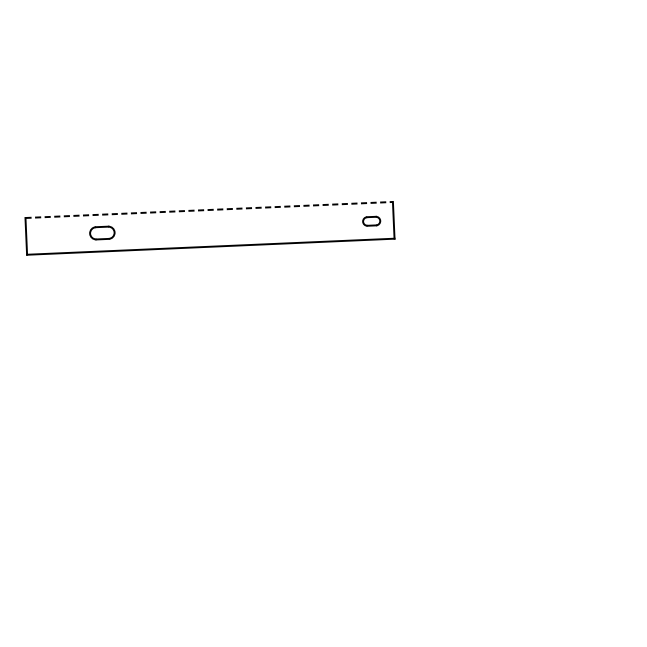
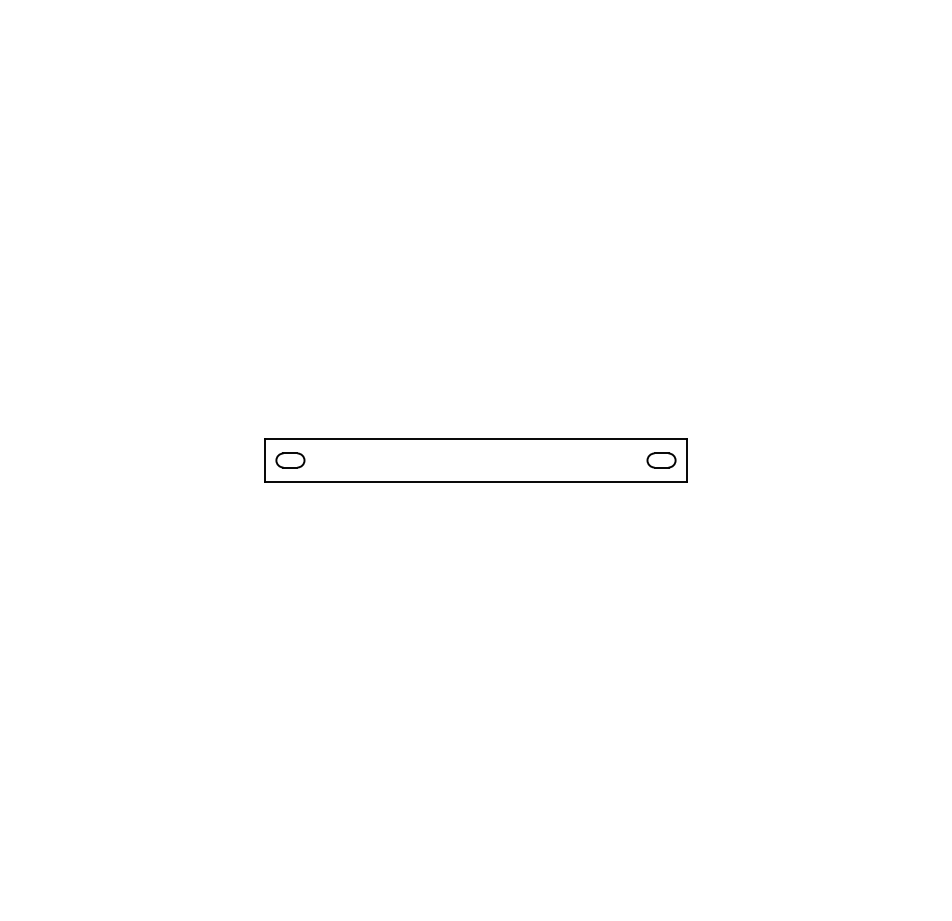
line: (209, 210) -> (476, 439), dashed -> solid
part: (371, 221) -> (661, 460), size x1.43
part: (102, 233) -> (290, 460), moved

